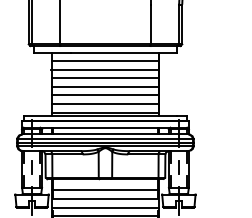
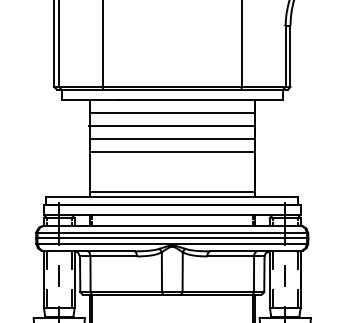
line: (105, 95) -> (172, 165), removed
line: (105, 104) -> (172, 179), removed
line: (105, 190) -> (172, 311), removed

